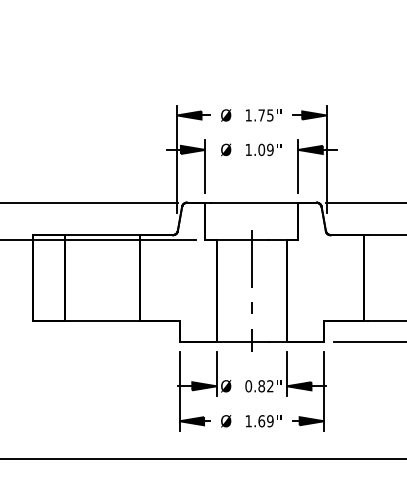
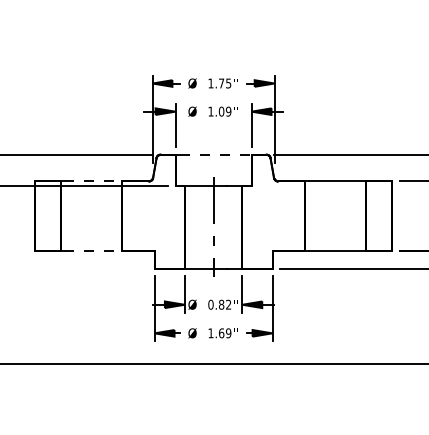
line: (254, 202) -> (215, 154), solid -> dashed
line: (104, 235) -> (93, 181), solid -> dashed
line: (104, 321) -> (93, 251), solid -> dashed

